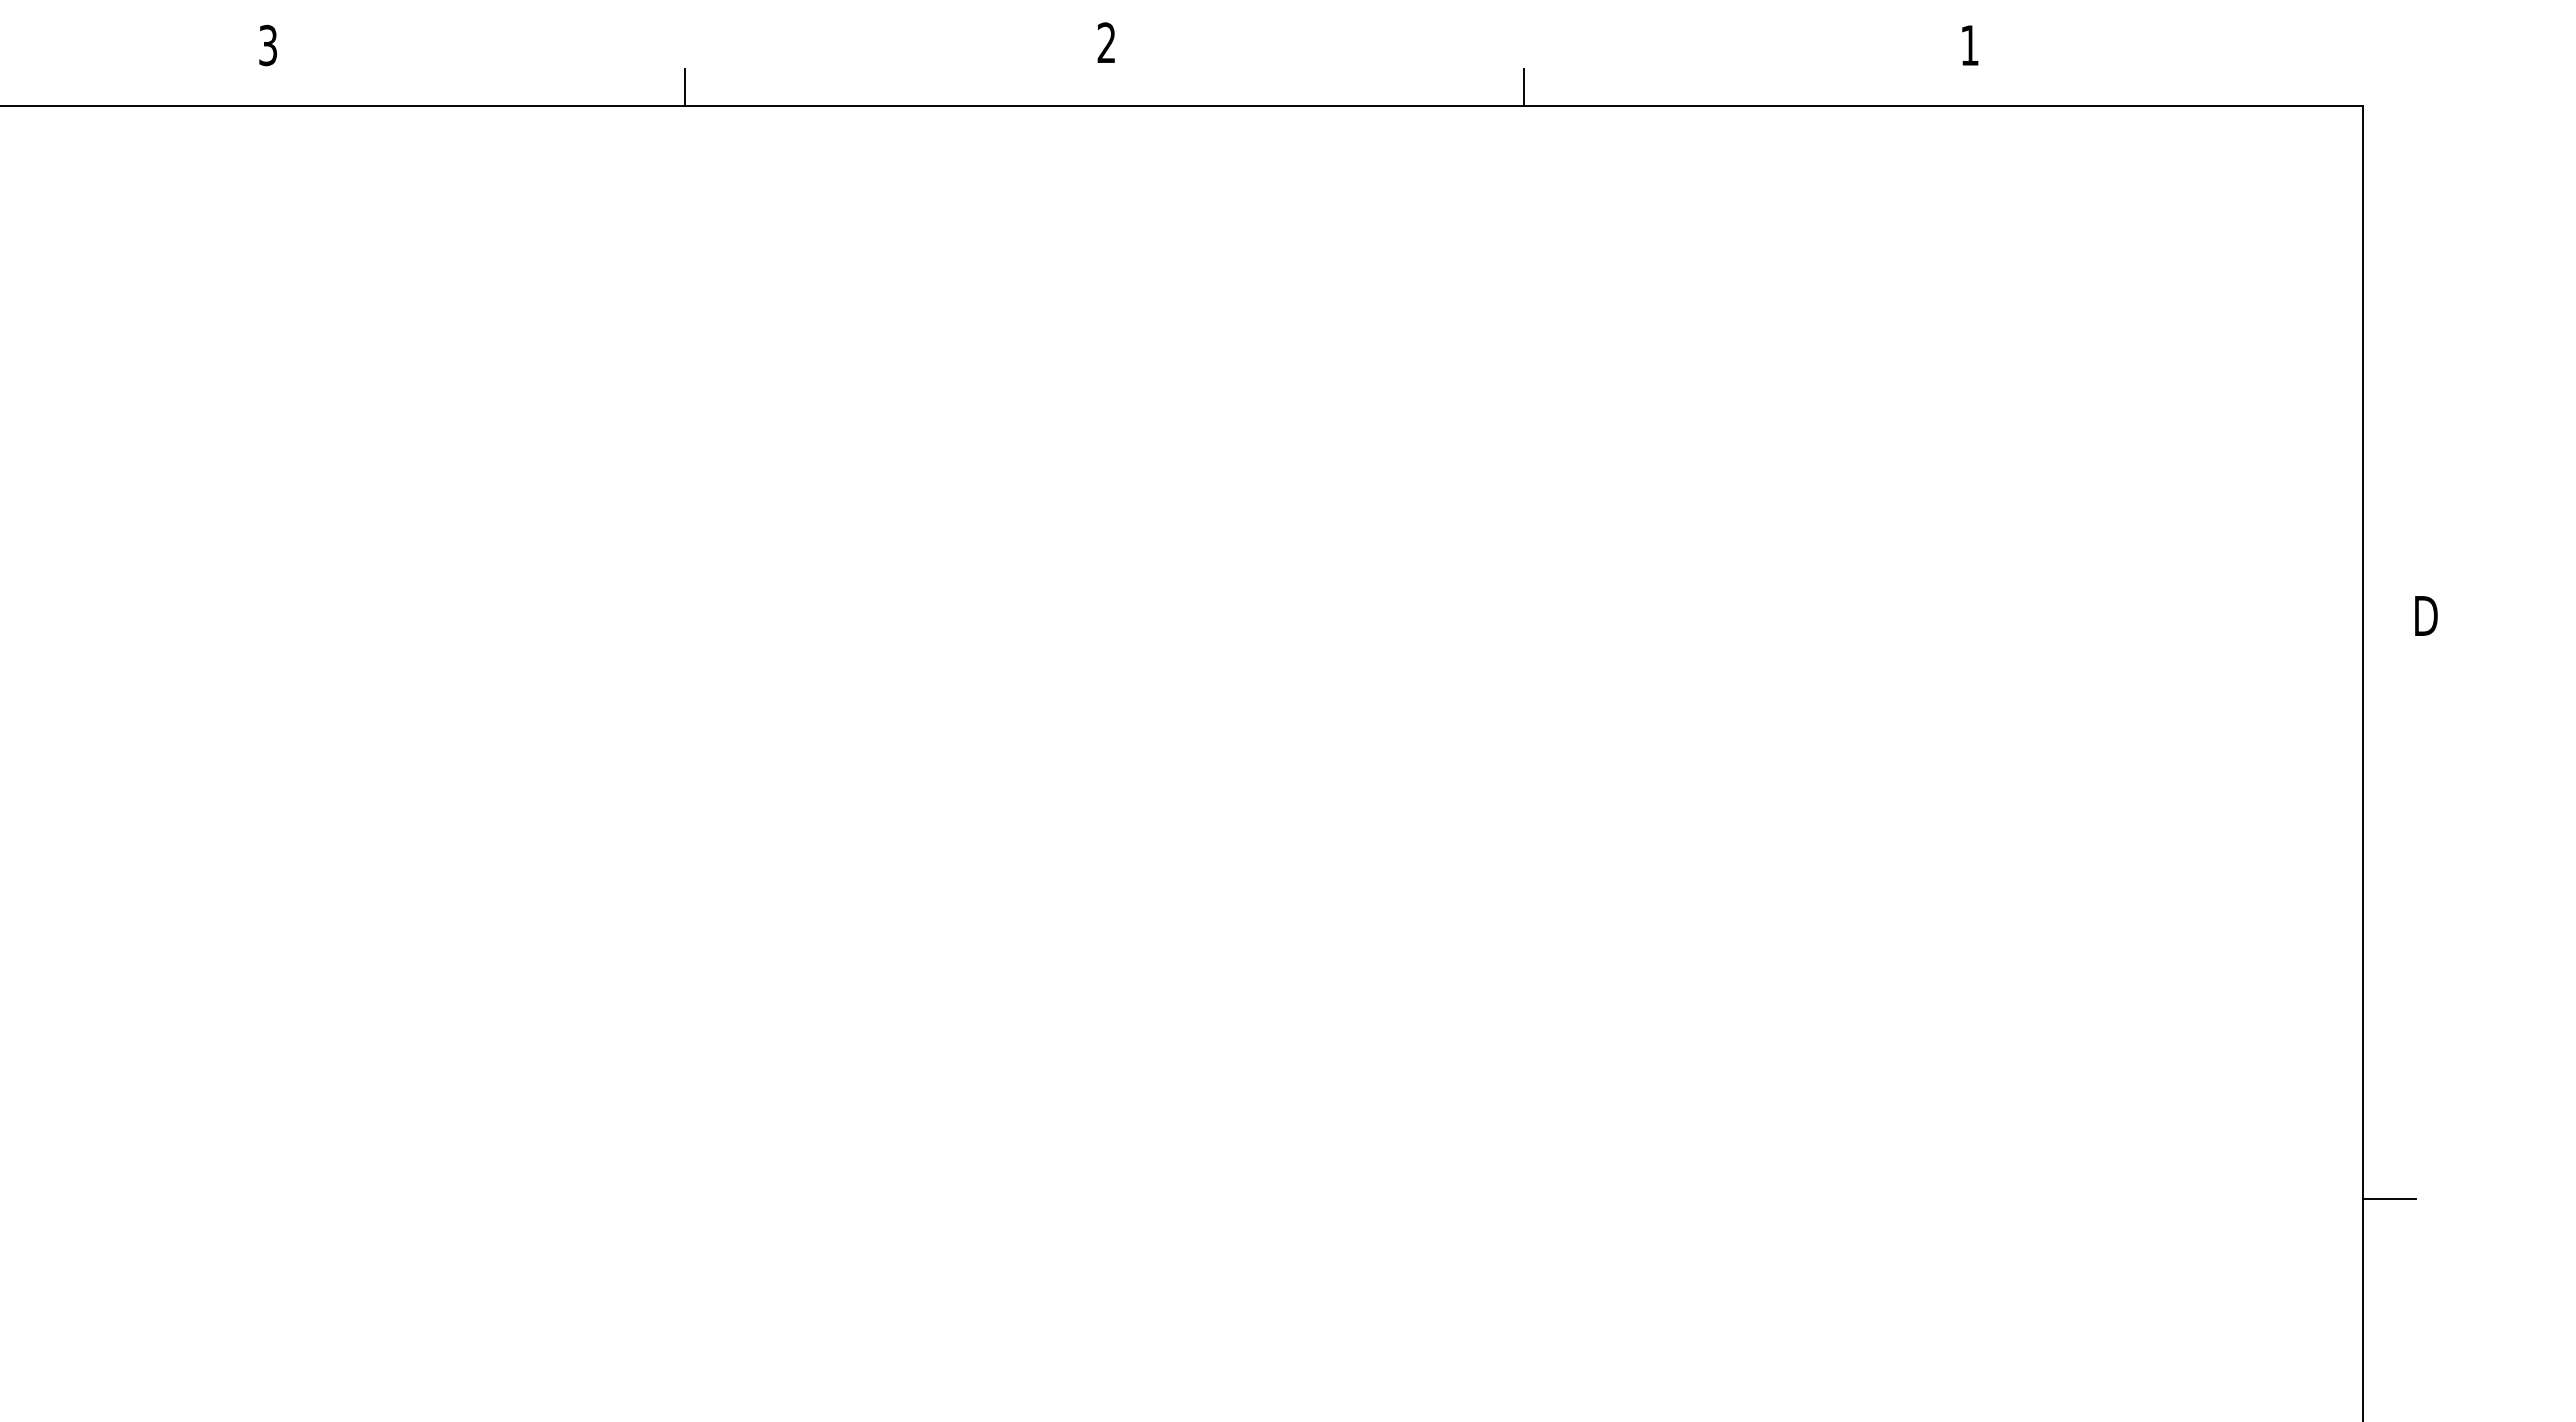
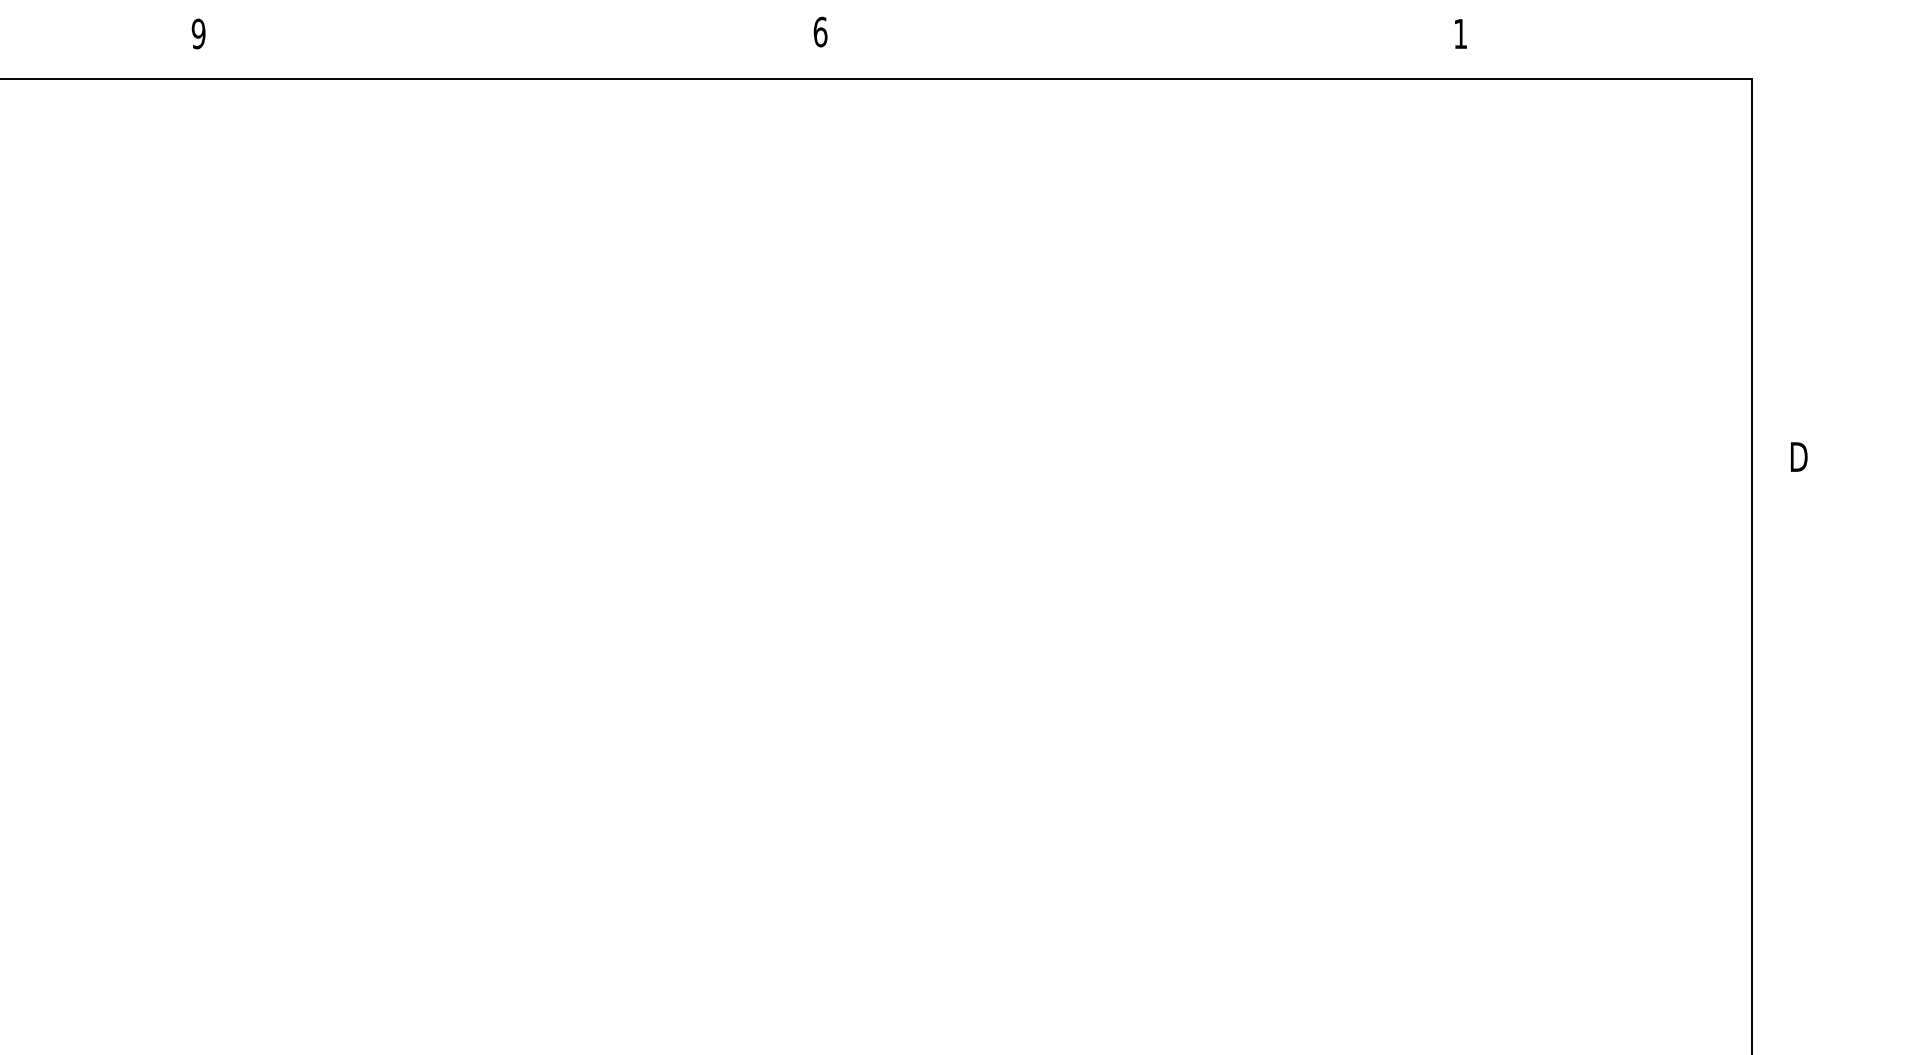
text: (1106, 42) -> (820, 31), 2 -> 6
text: (267, 45) -> (198, 33), 3 -> 9
line: (685, 87) -> (508, 65), removed
line: (1523, 87) -> (1129, 65), removed
line: (2388, 1199) -> (1771, 889), removed

